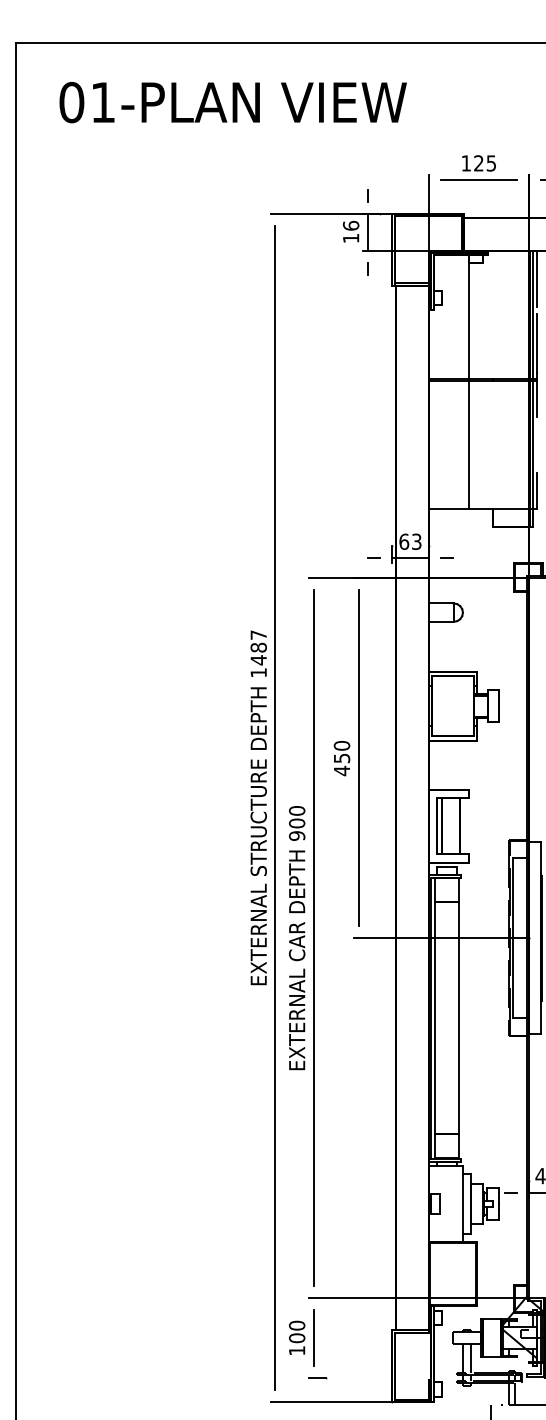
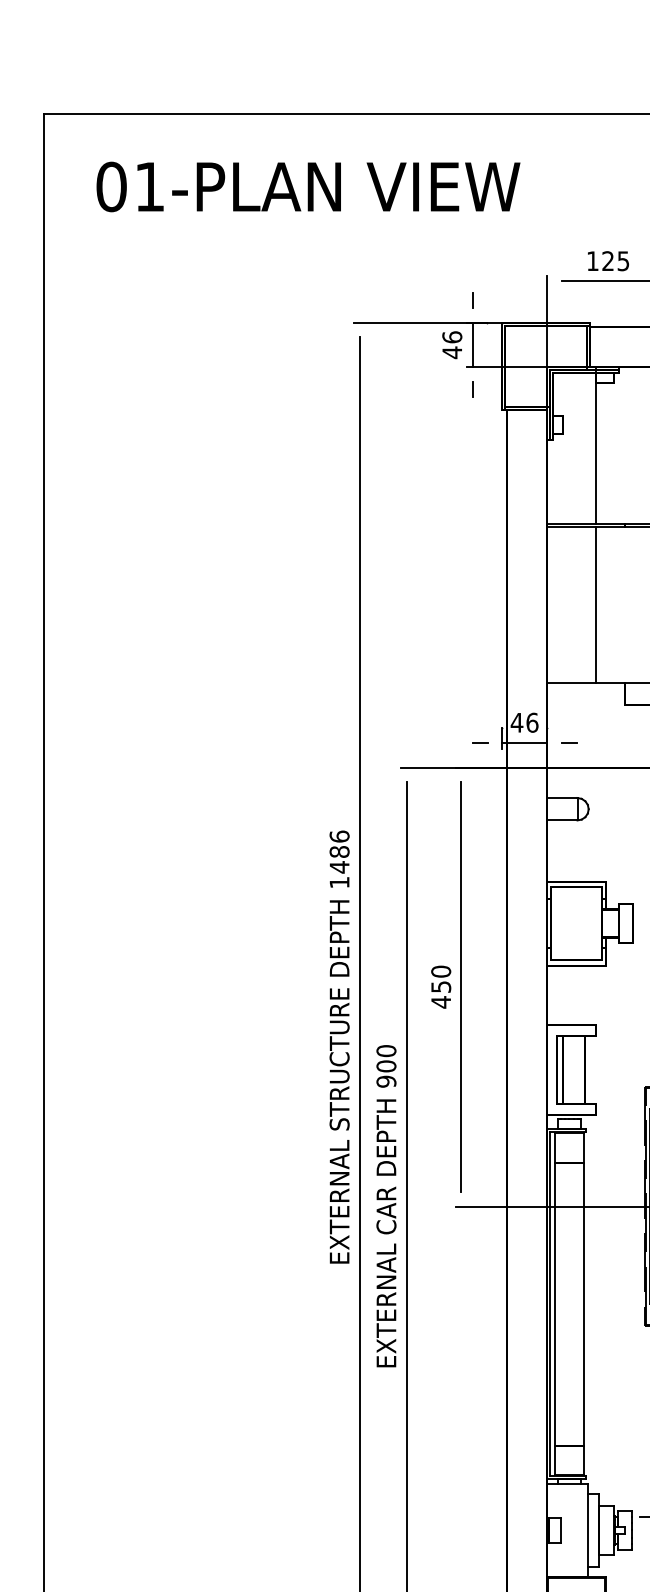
text: (351, 238) -> (452, 352), 16 -> 46
text: (410, 541) -> (524, 722), 63 -> 46
text: (258, 634) -> (339, 835), 1487 -> 1486

